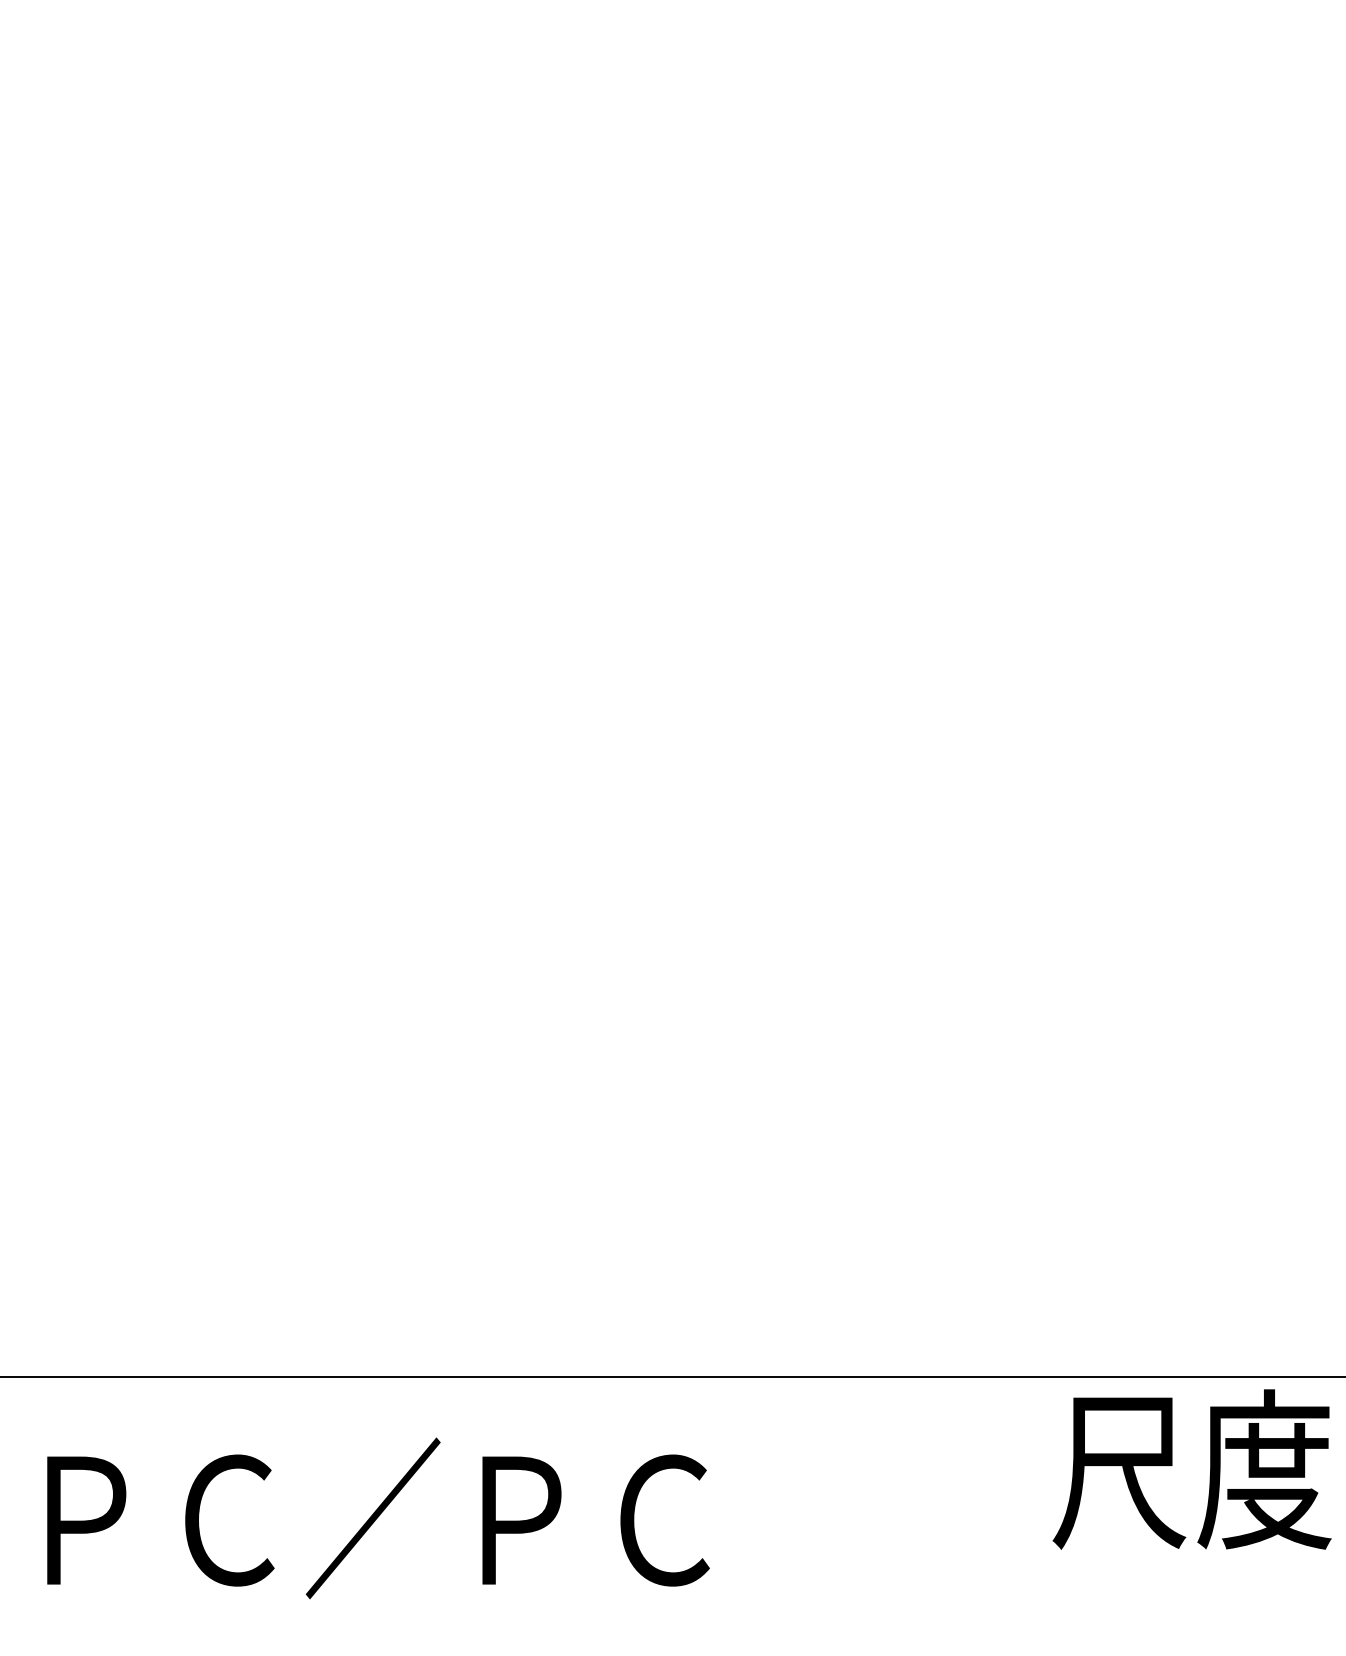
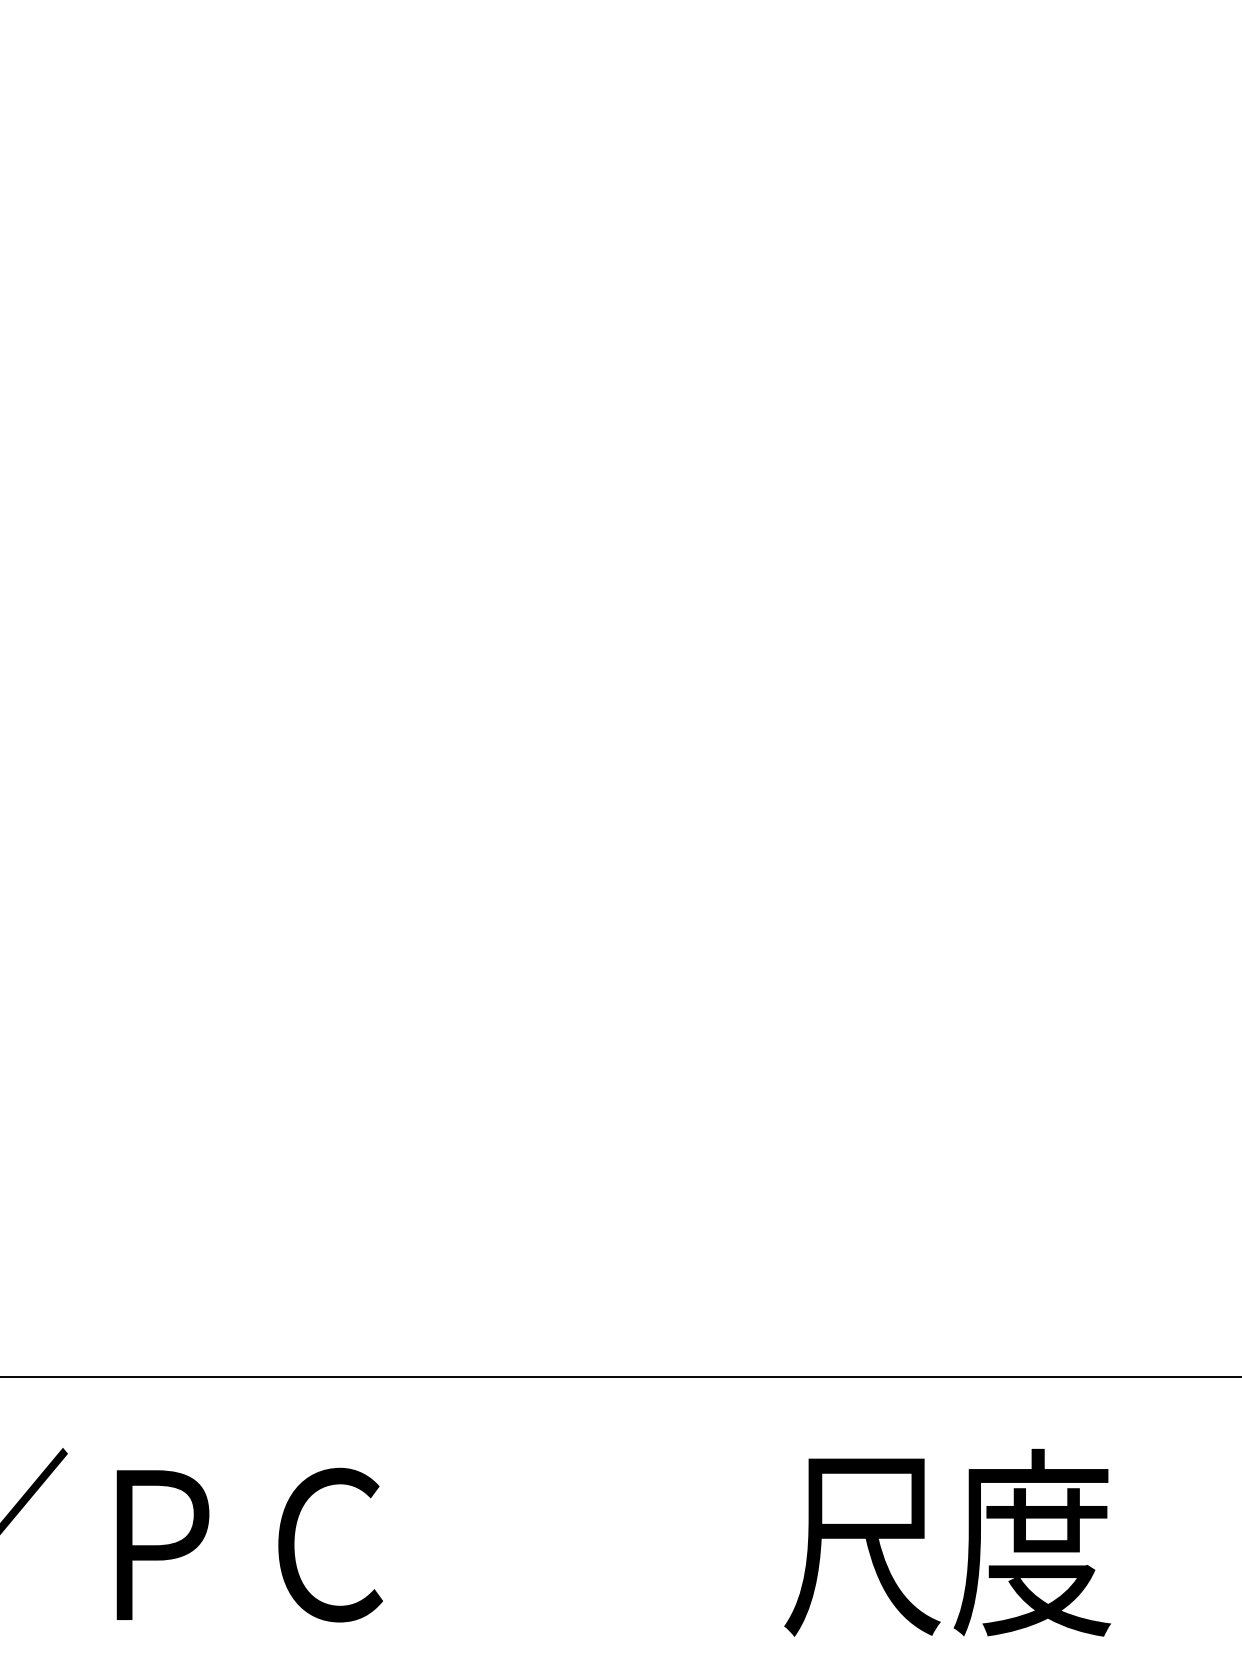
text: (1191, 1469) -> (946, 1542), moved

